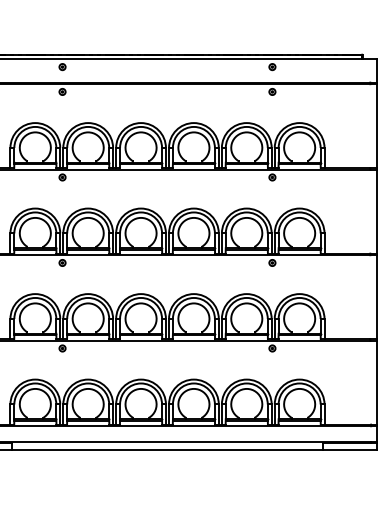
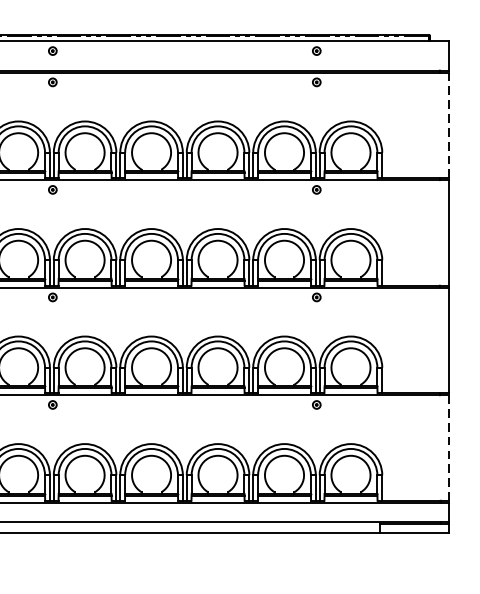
line: (377, 126) -> (448, 125), solid -> dashed
line: (377, 382) -> (448, 447), solid -> dashed

